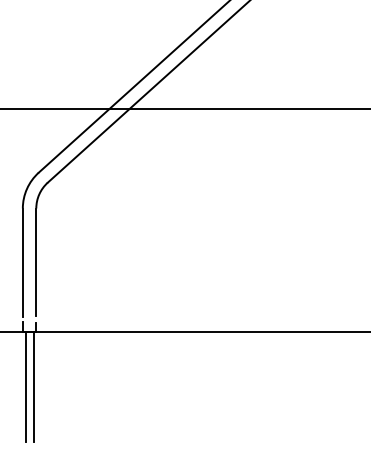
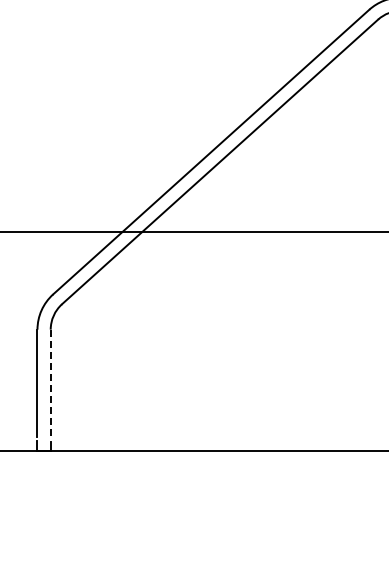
line: (36, 262) -> (50, 382), solid -> dashed
line: (25, 387) -> (40, 505), removed
line: (34, 387) -> (48, 505), removed

